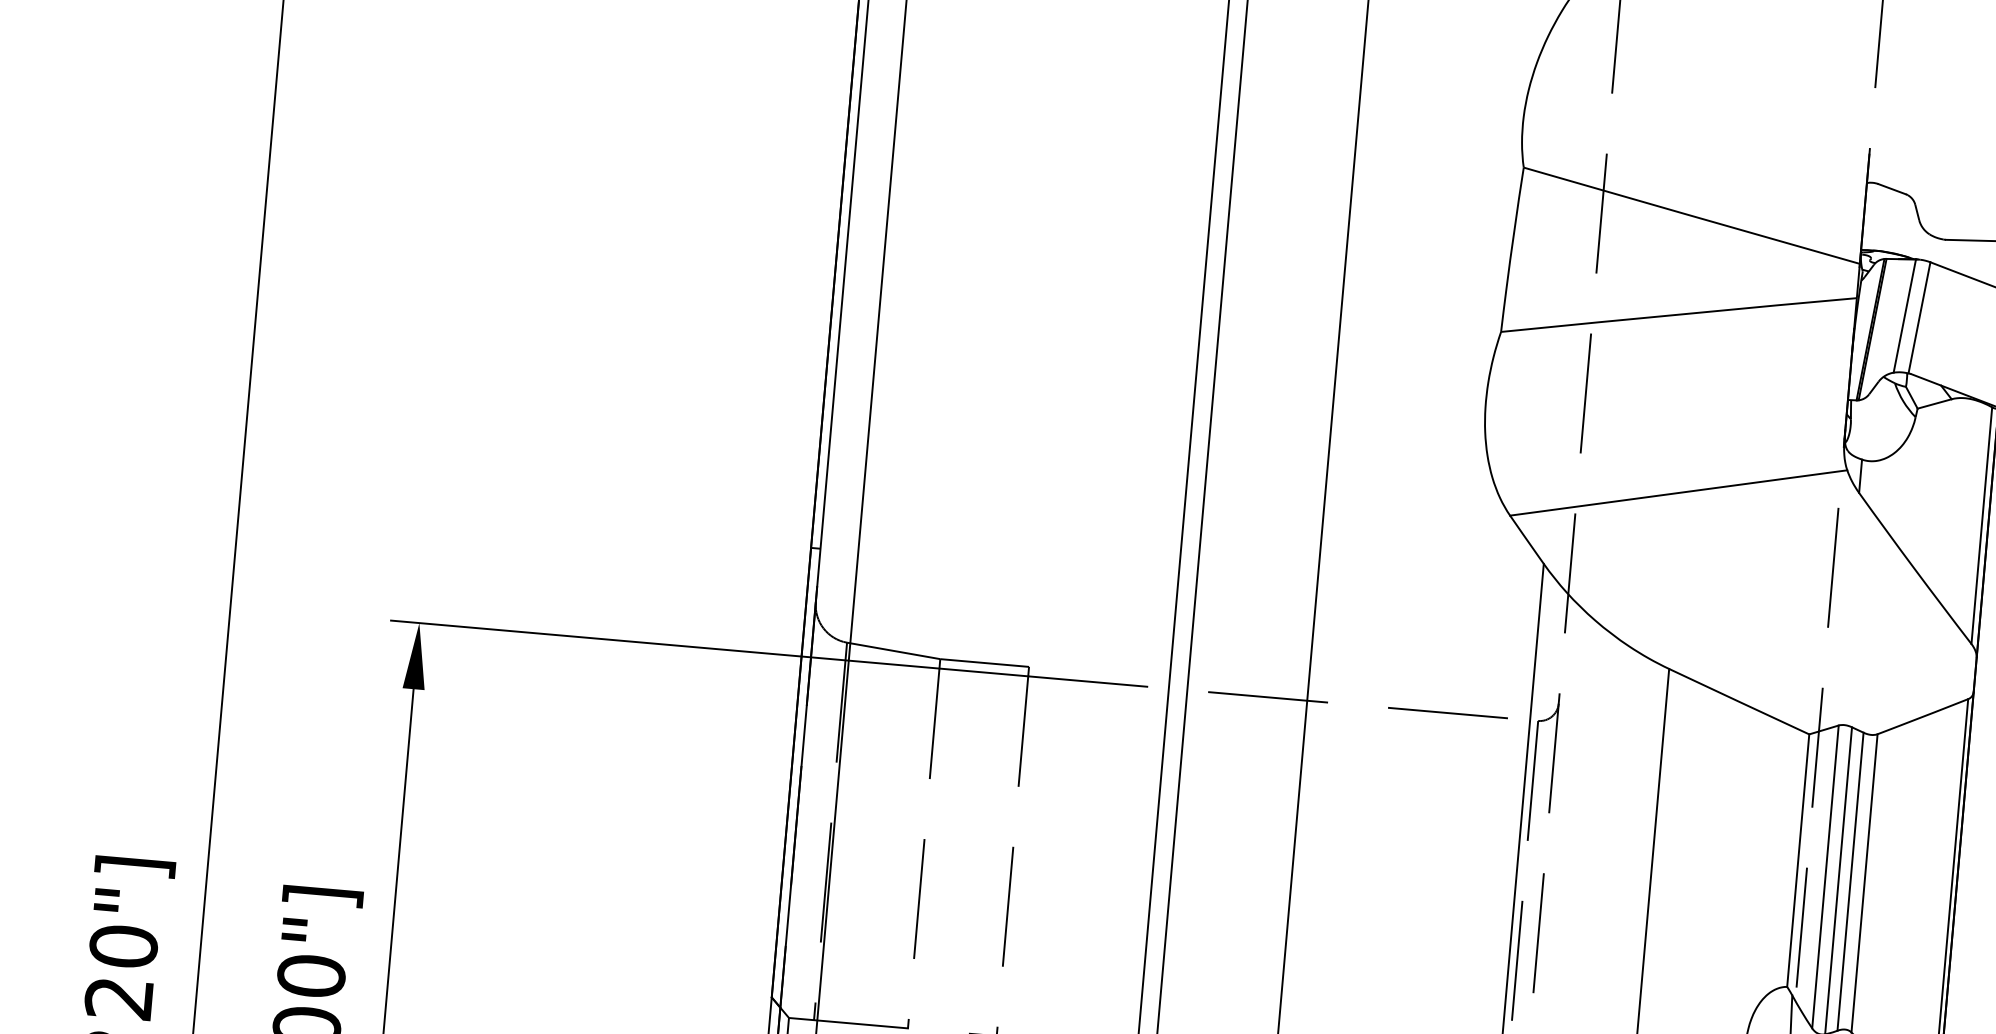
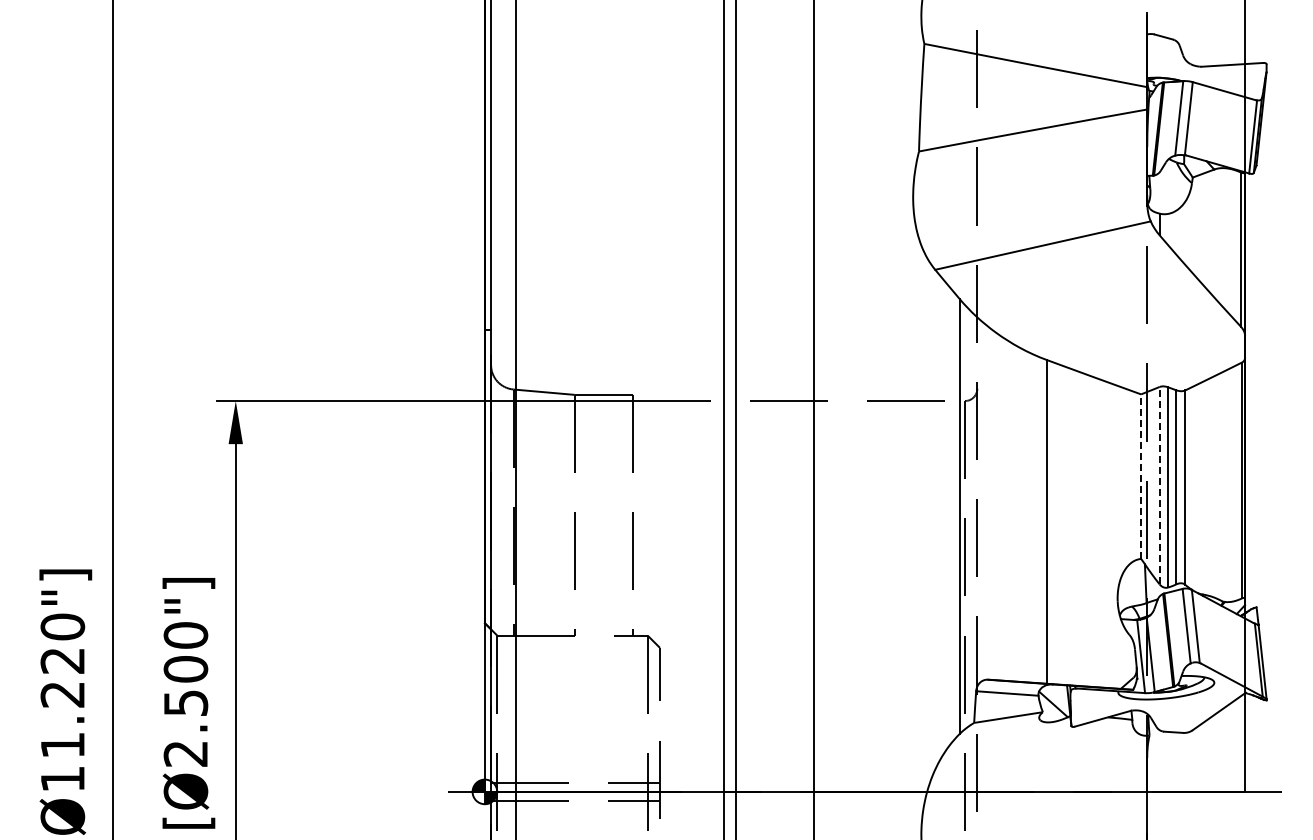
line: (1798, 860) -> (1141, 476), solid -> dashed
line: (1825, 876) -> (1159, 485), solid -> dashed

